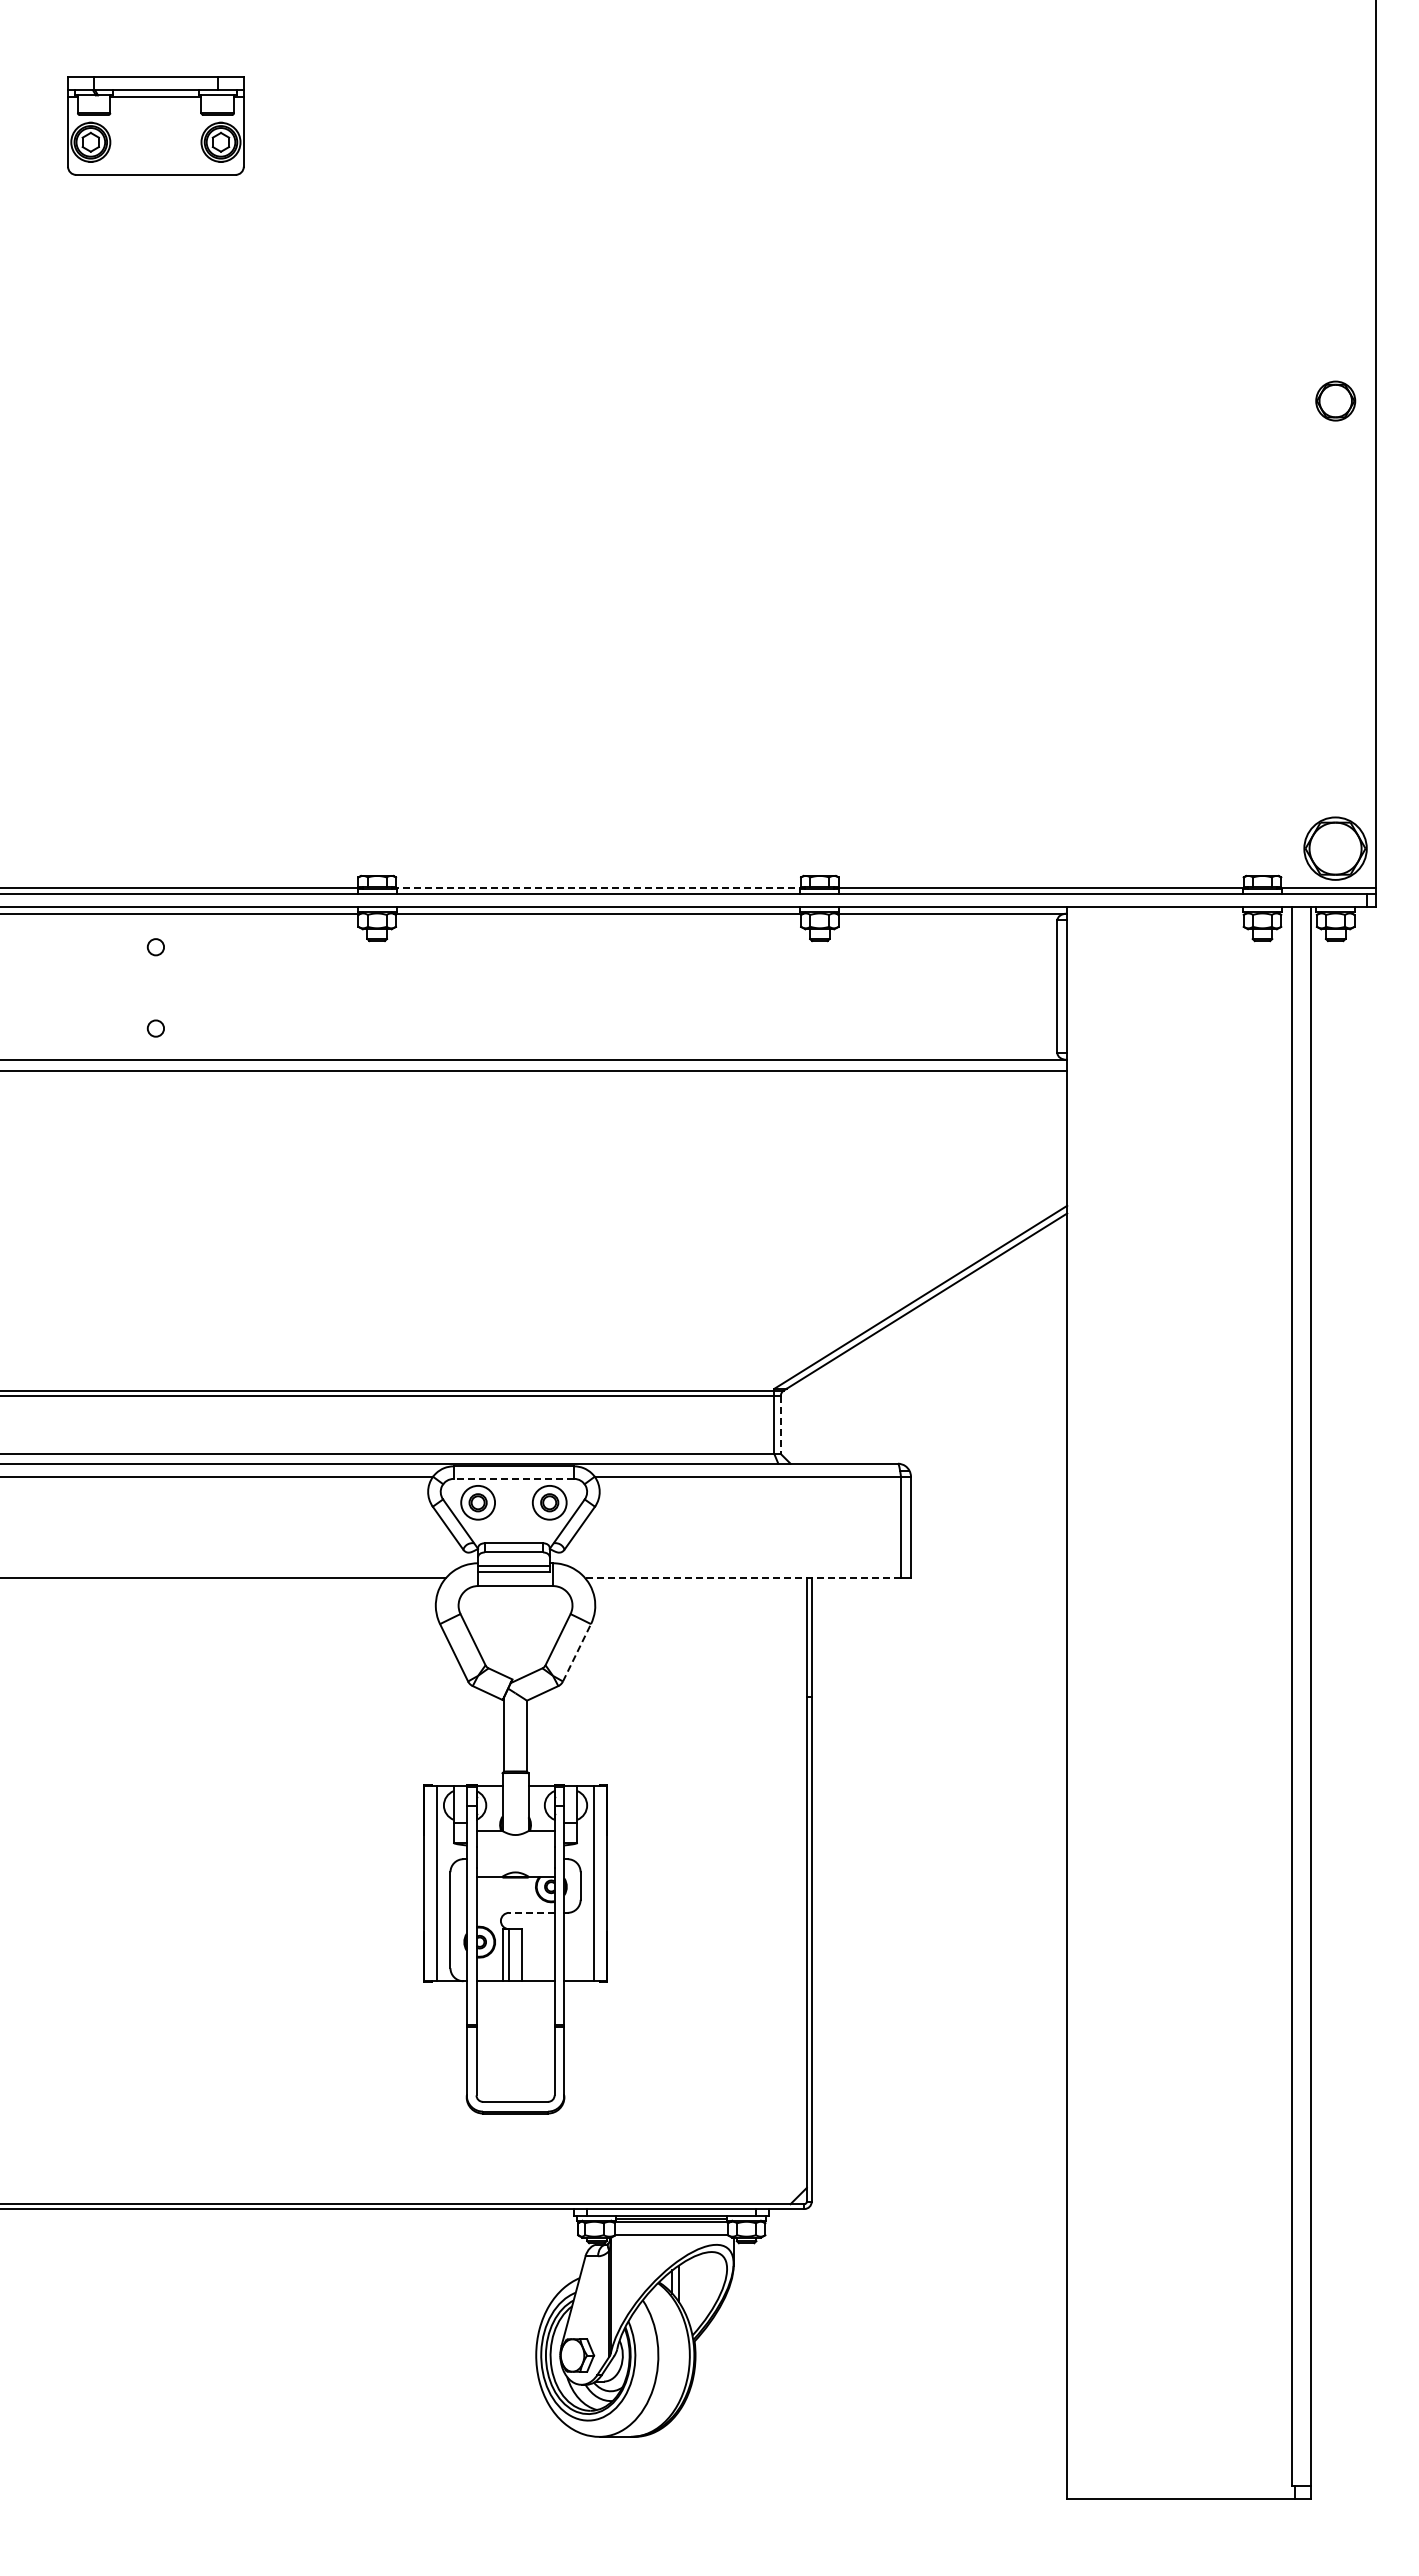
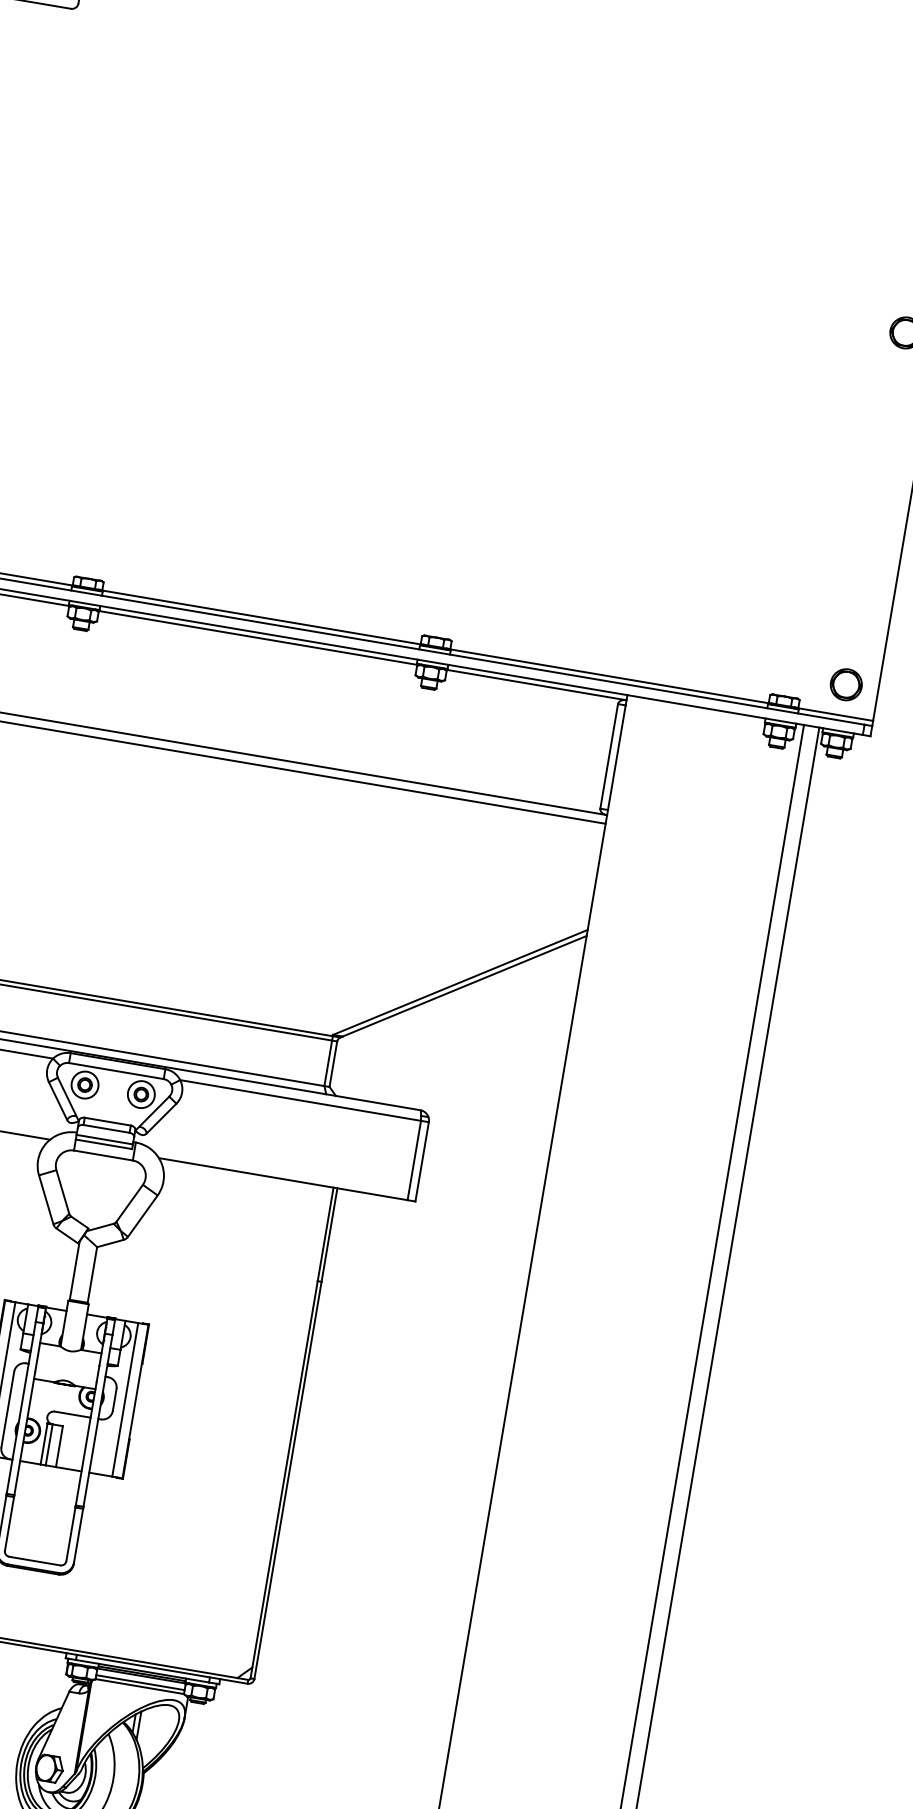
part: (1335, 848) -> (846, 684), size x0.62
line: (598, 887) -> (261, 617), dashed -> solid
line: (780, 1425) -> (333, 1064), dashed -> solid
line: (513, 1478) -> (116, 1070), dashed -> solid
line: (742, 1577) -> (282, 1178), dashed -> solid
line: (576, 1652) -> (142, 1215), dashed -> solid
line: (531, 1912) -> (72, 1414), dashed -> solid
line: (671, 2230) -> (140, 1682), added

